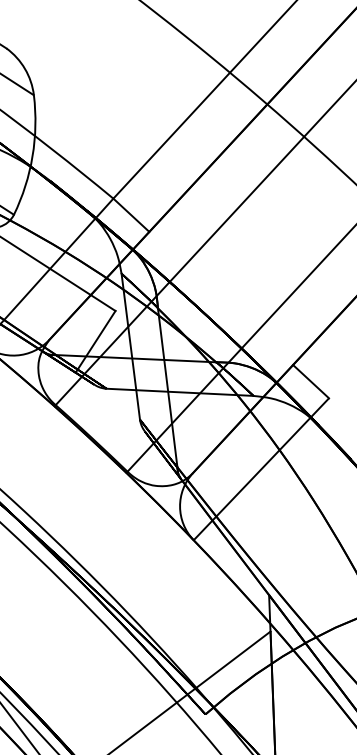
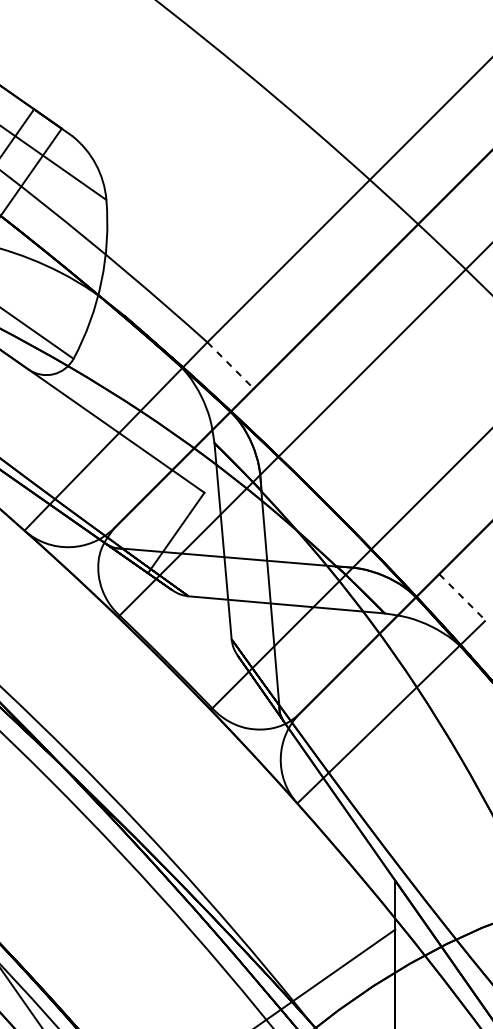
line: (131, 215) -> (230, 365), solid -> dashed
line: (311, 381) -> (462, 597), solid -> dashed

